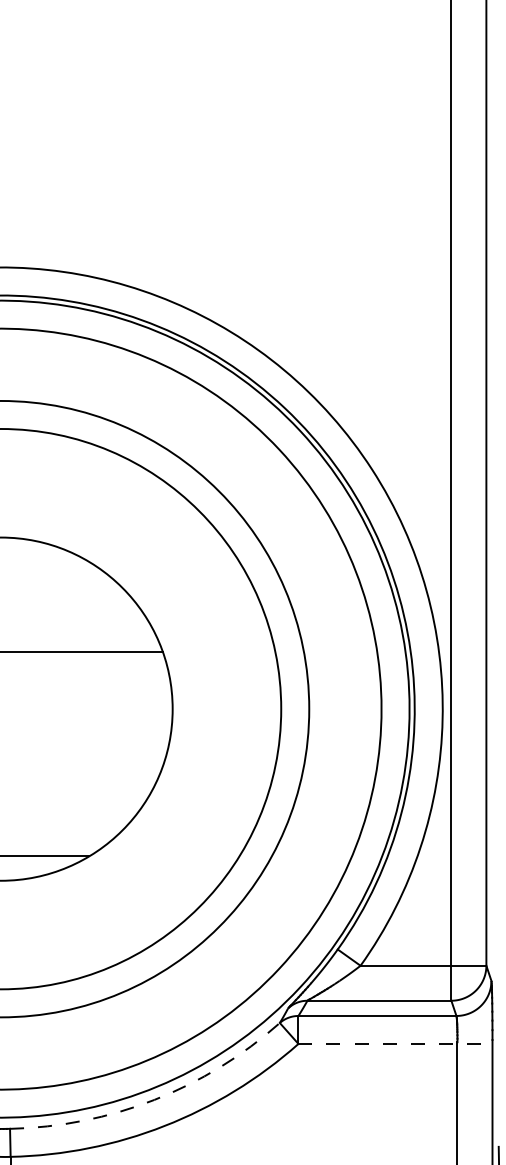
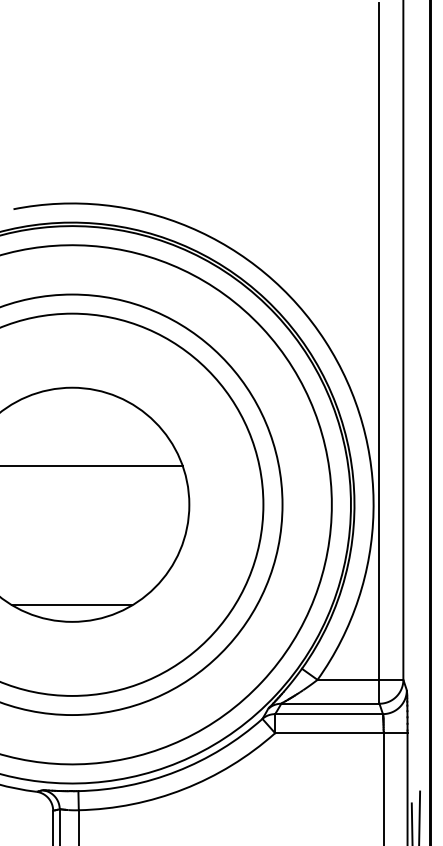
line: (395, 1044) -> (341, 733), dashed -> solid
arc: (153, 1100) -> (176, 771), dashed -> solid

